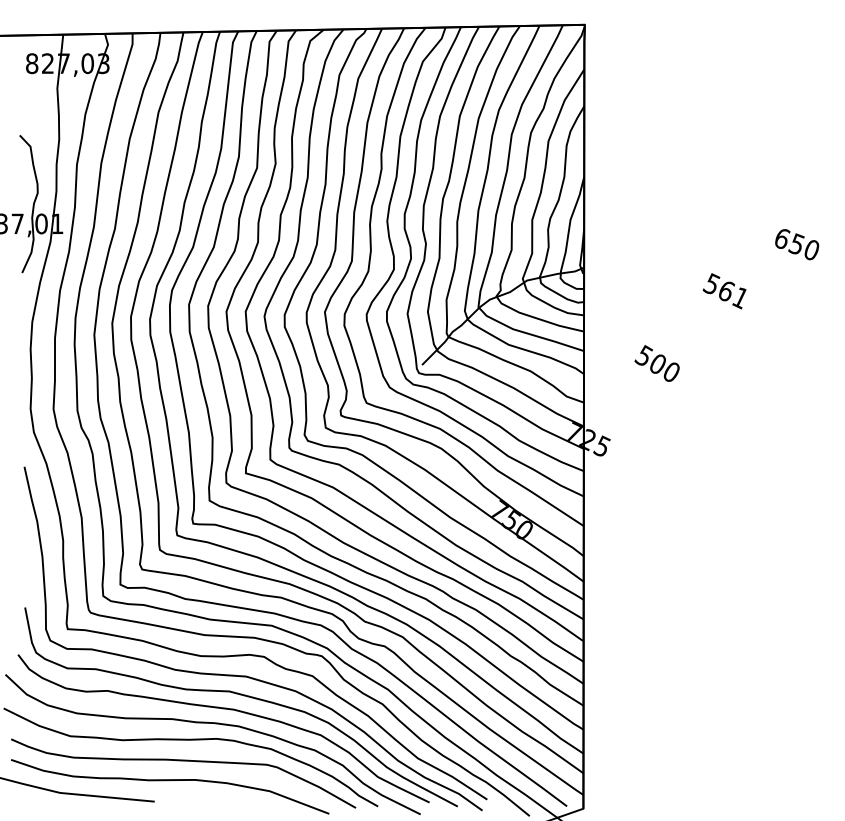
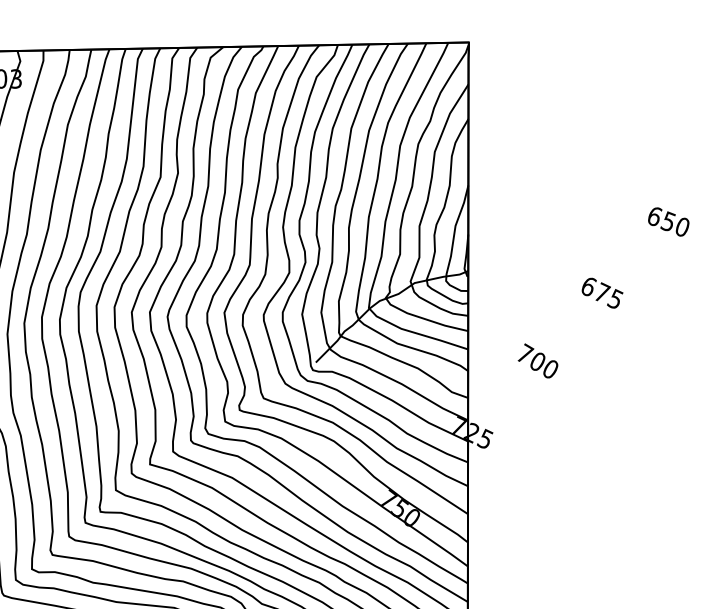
text: (797, 244) -> (669, 221), moved
text: (725, 291) -> (601, 293), 561 -> 675
text: (644, 354) -> (525, 352), 500 -> 700

